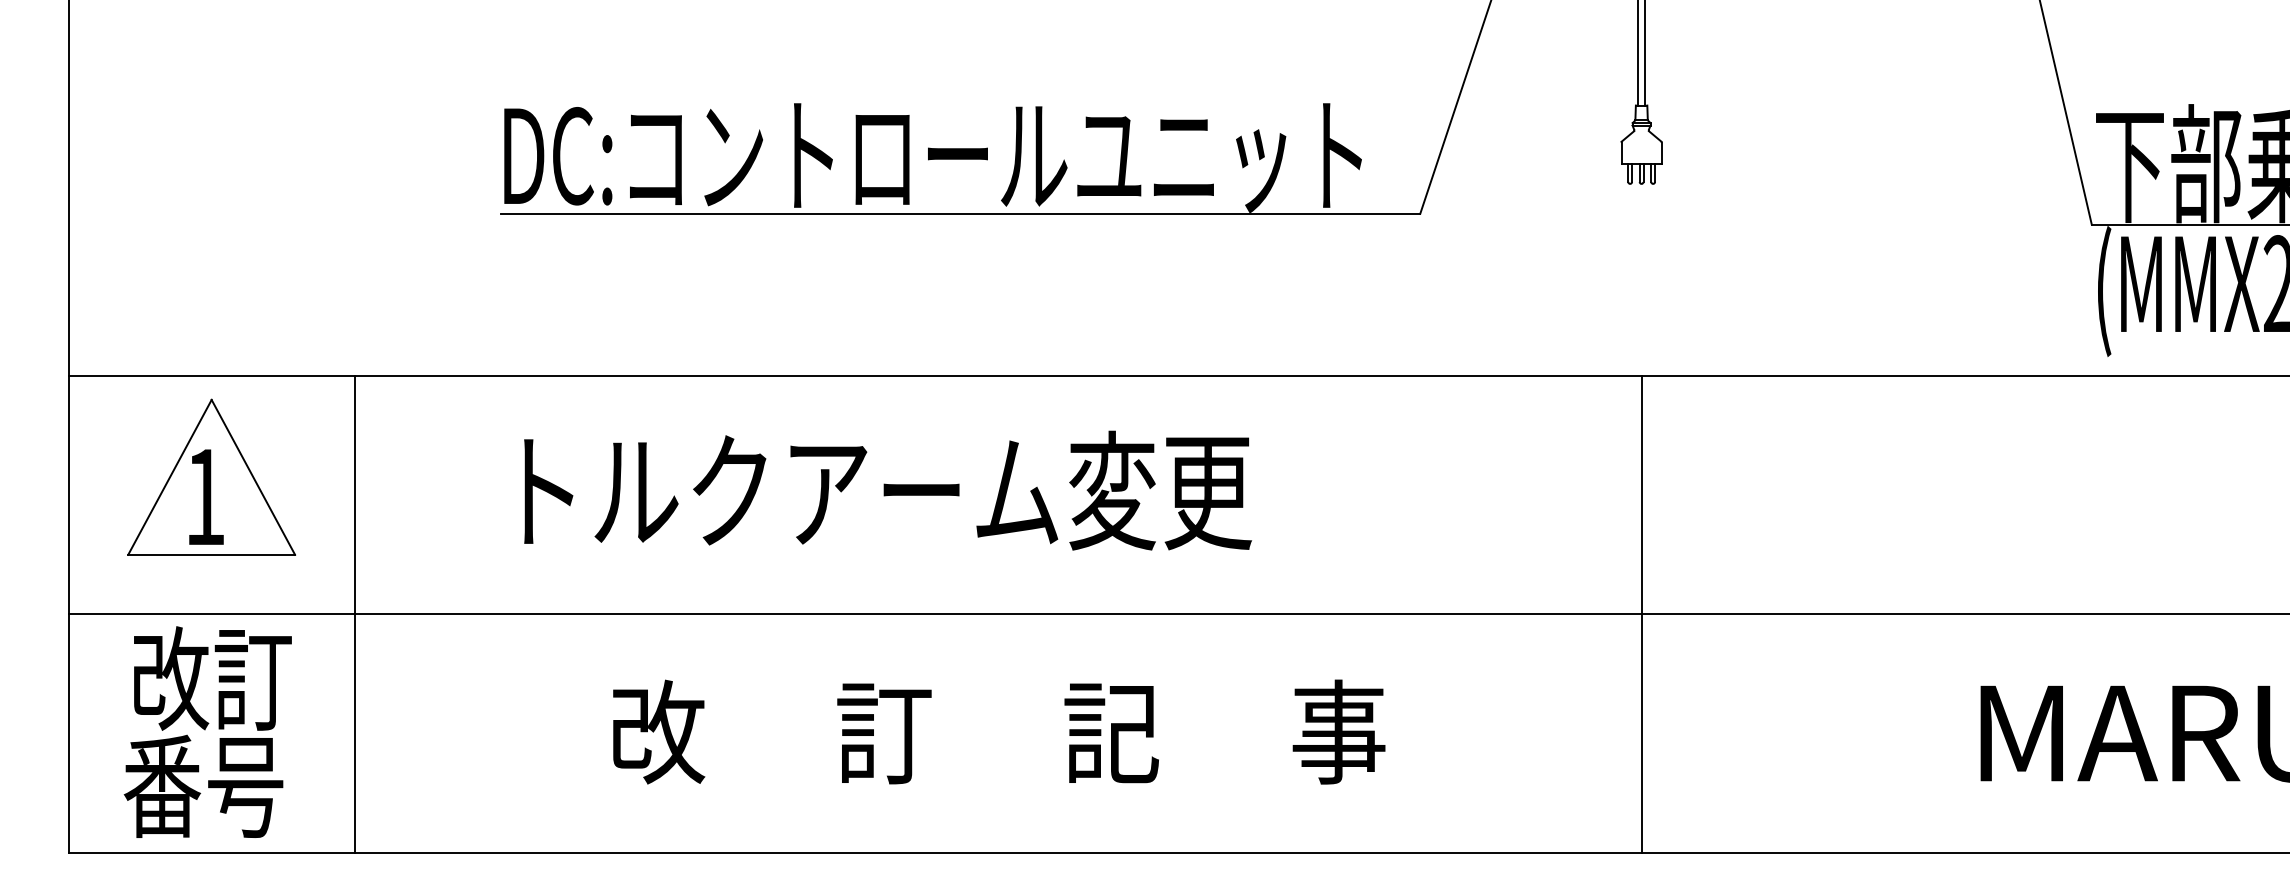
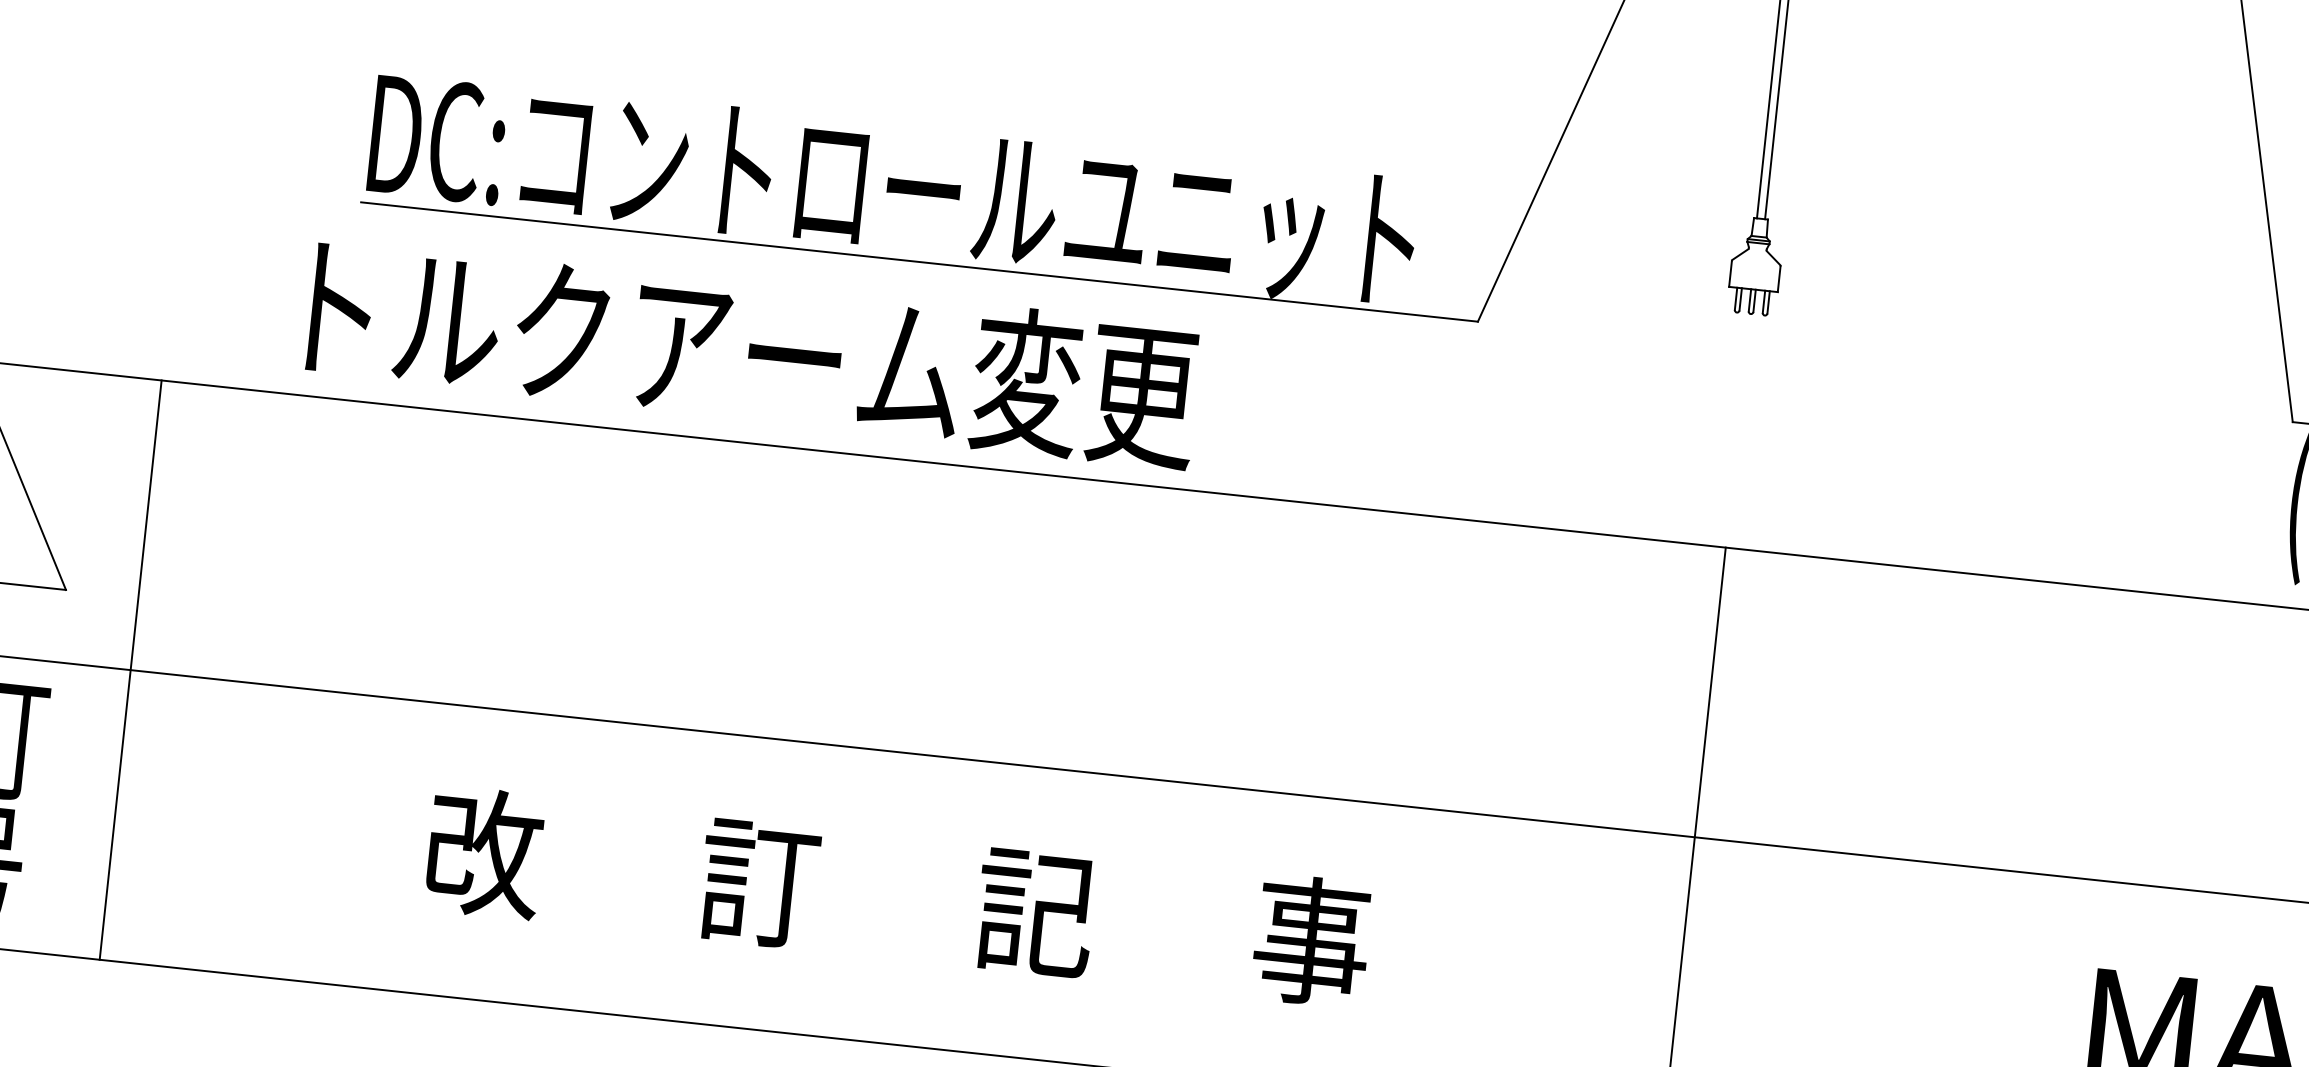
text: (887, 490) -> (753, 352), moved

